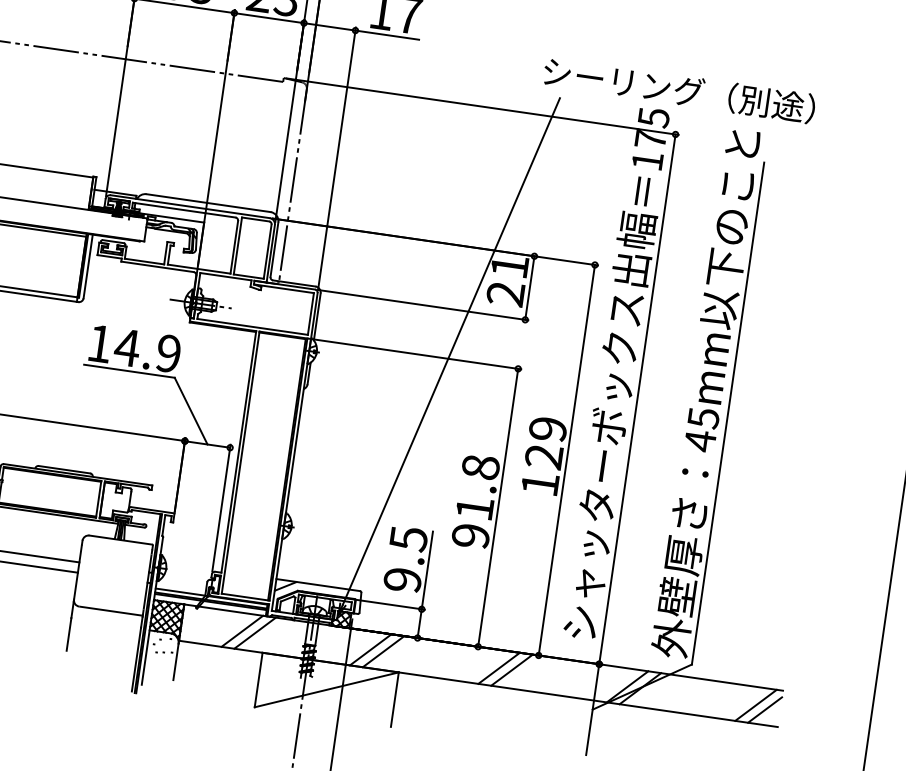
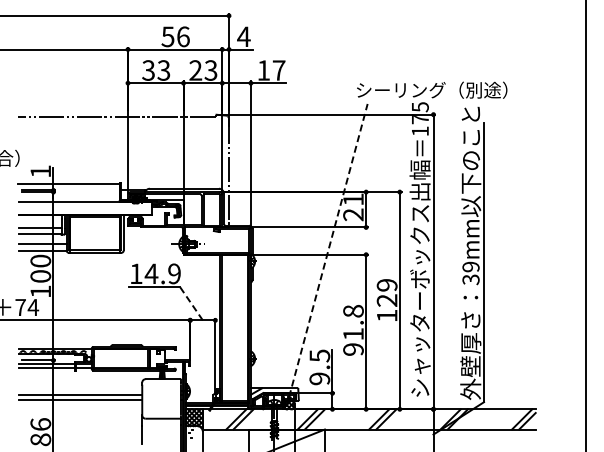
line: (451, 351) -> (328, 250), solid -> dashed
line: (189, 411) -> (190, 303), solid -> dashed
text: (700, 429) -> (470, 273), 45mm -> 39mm

